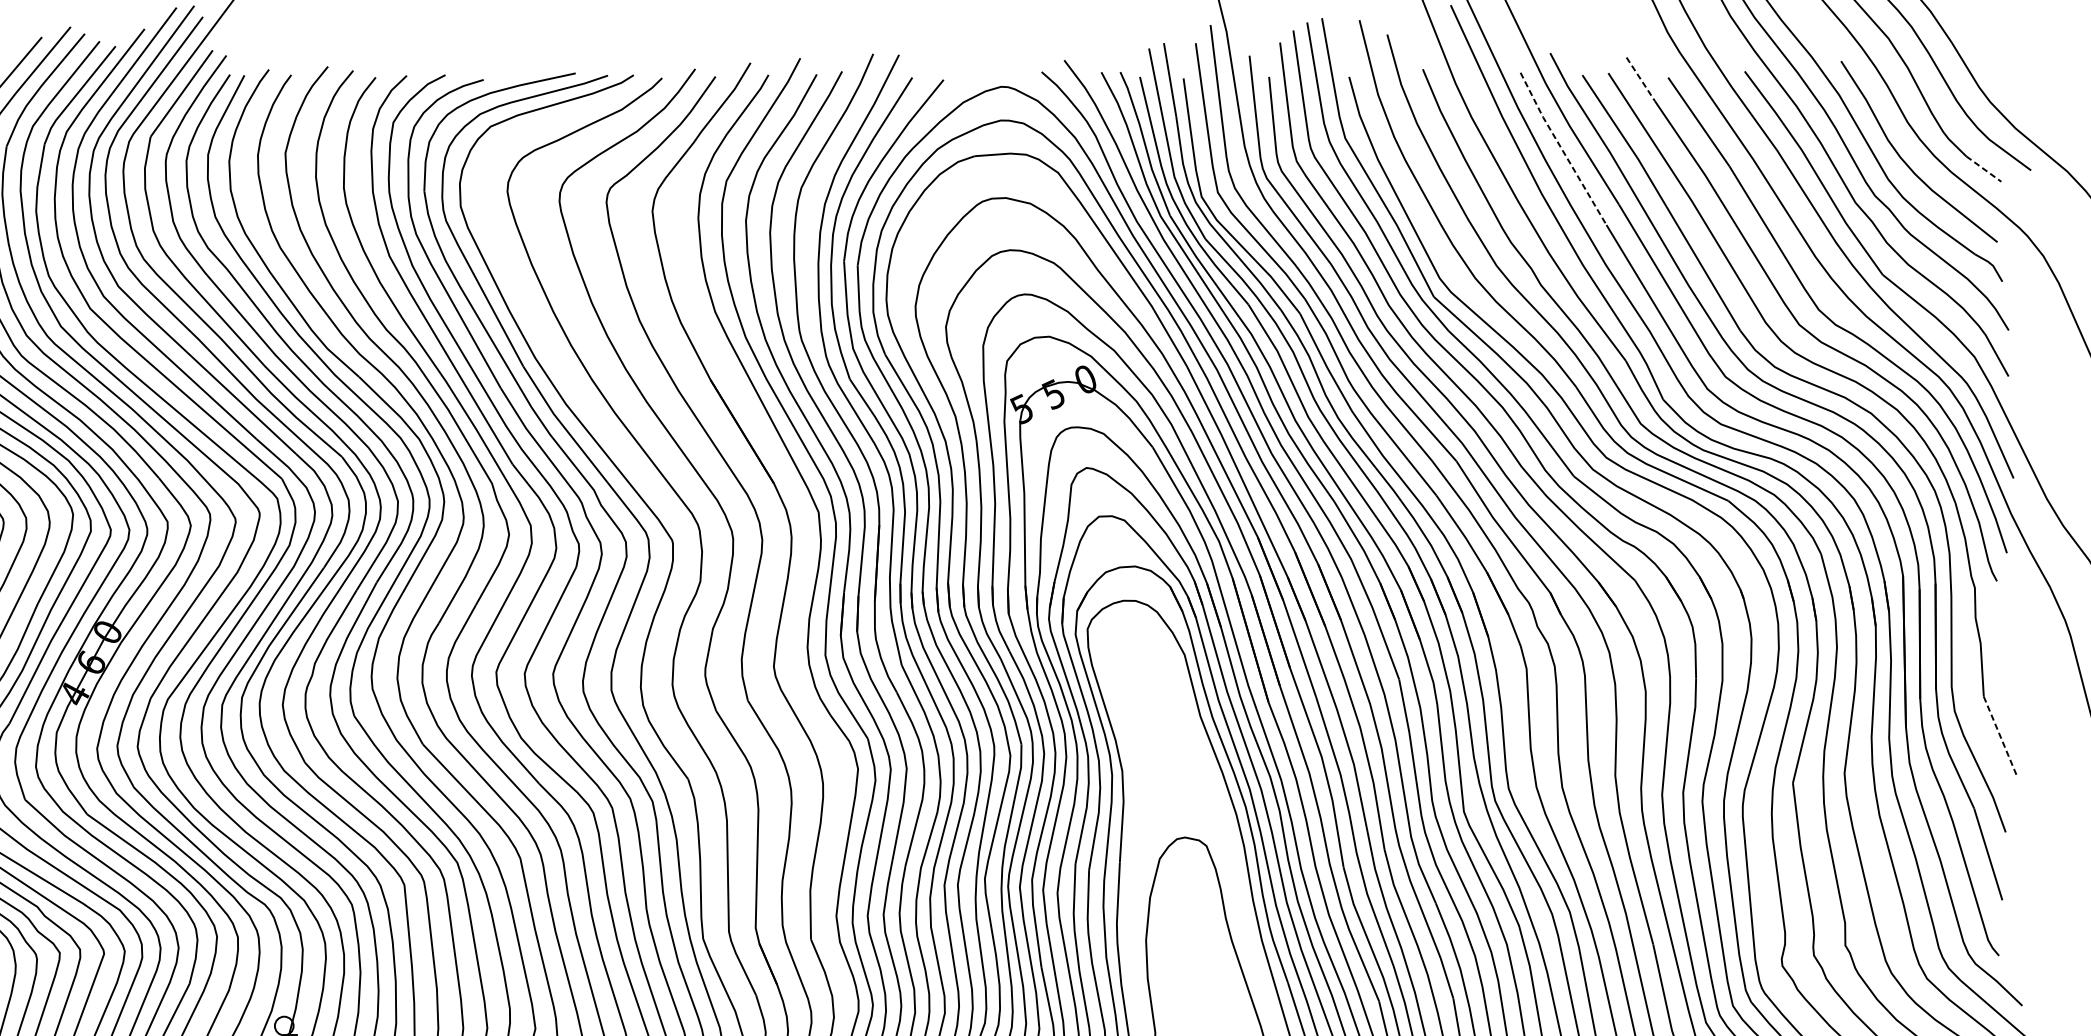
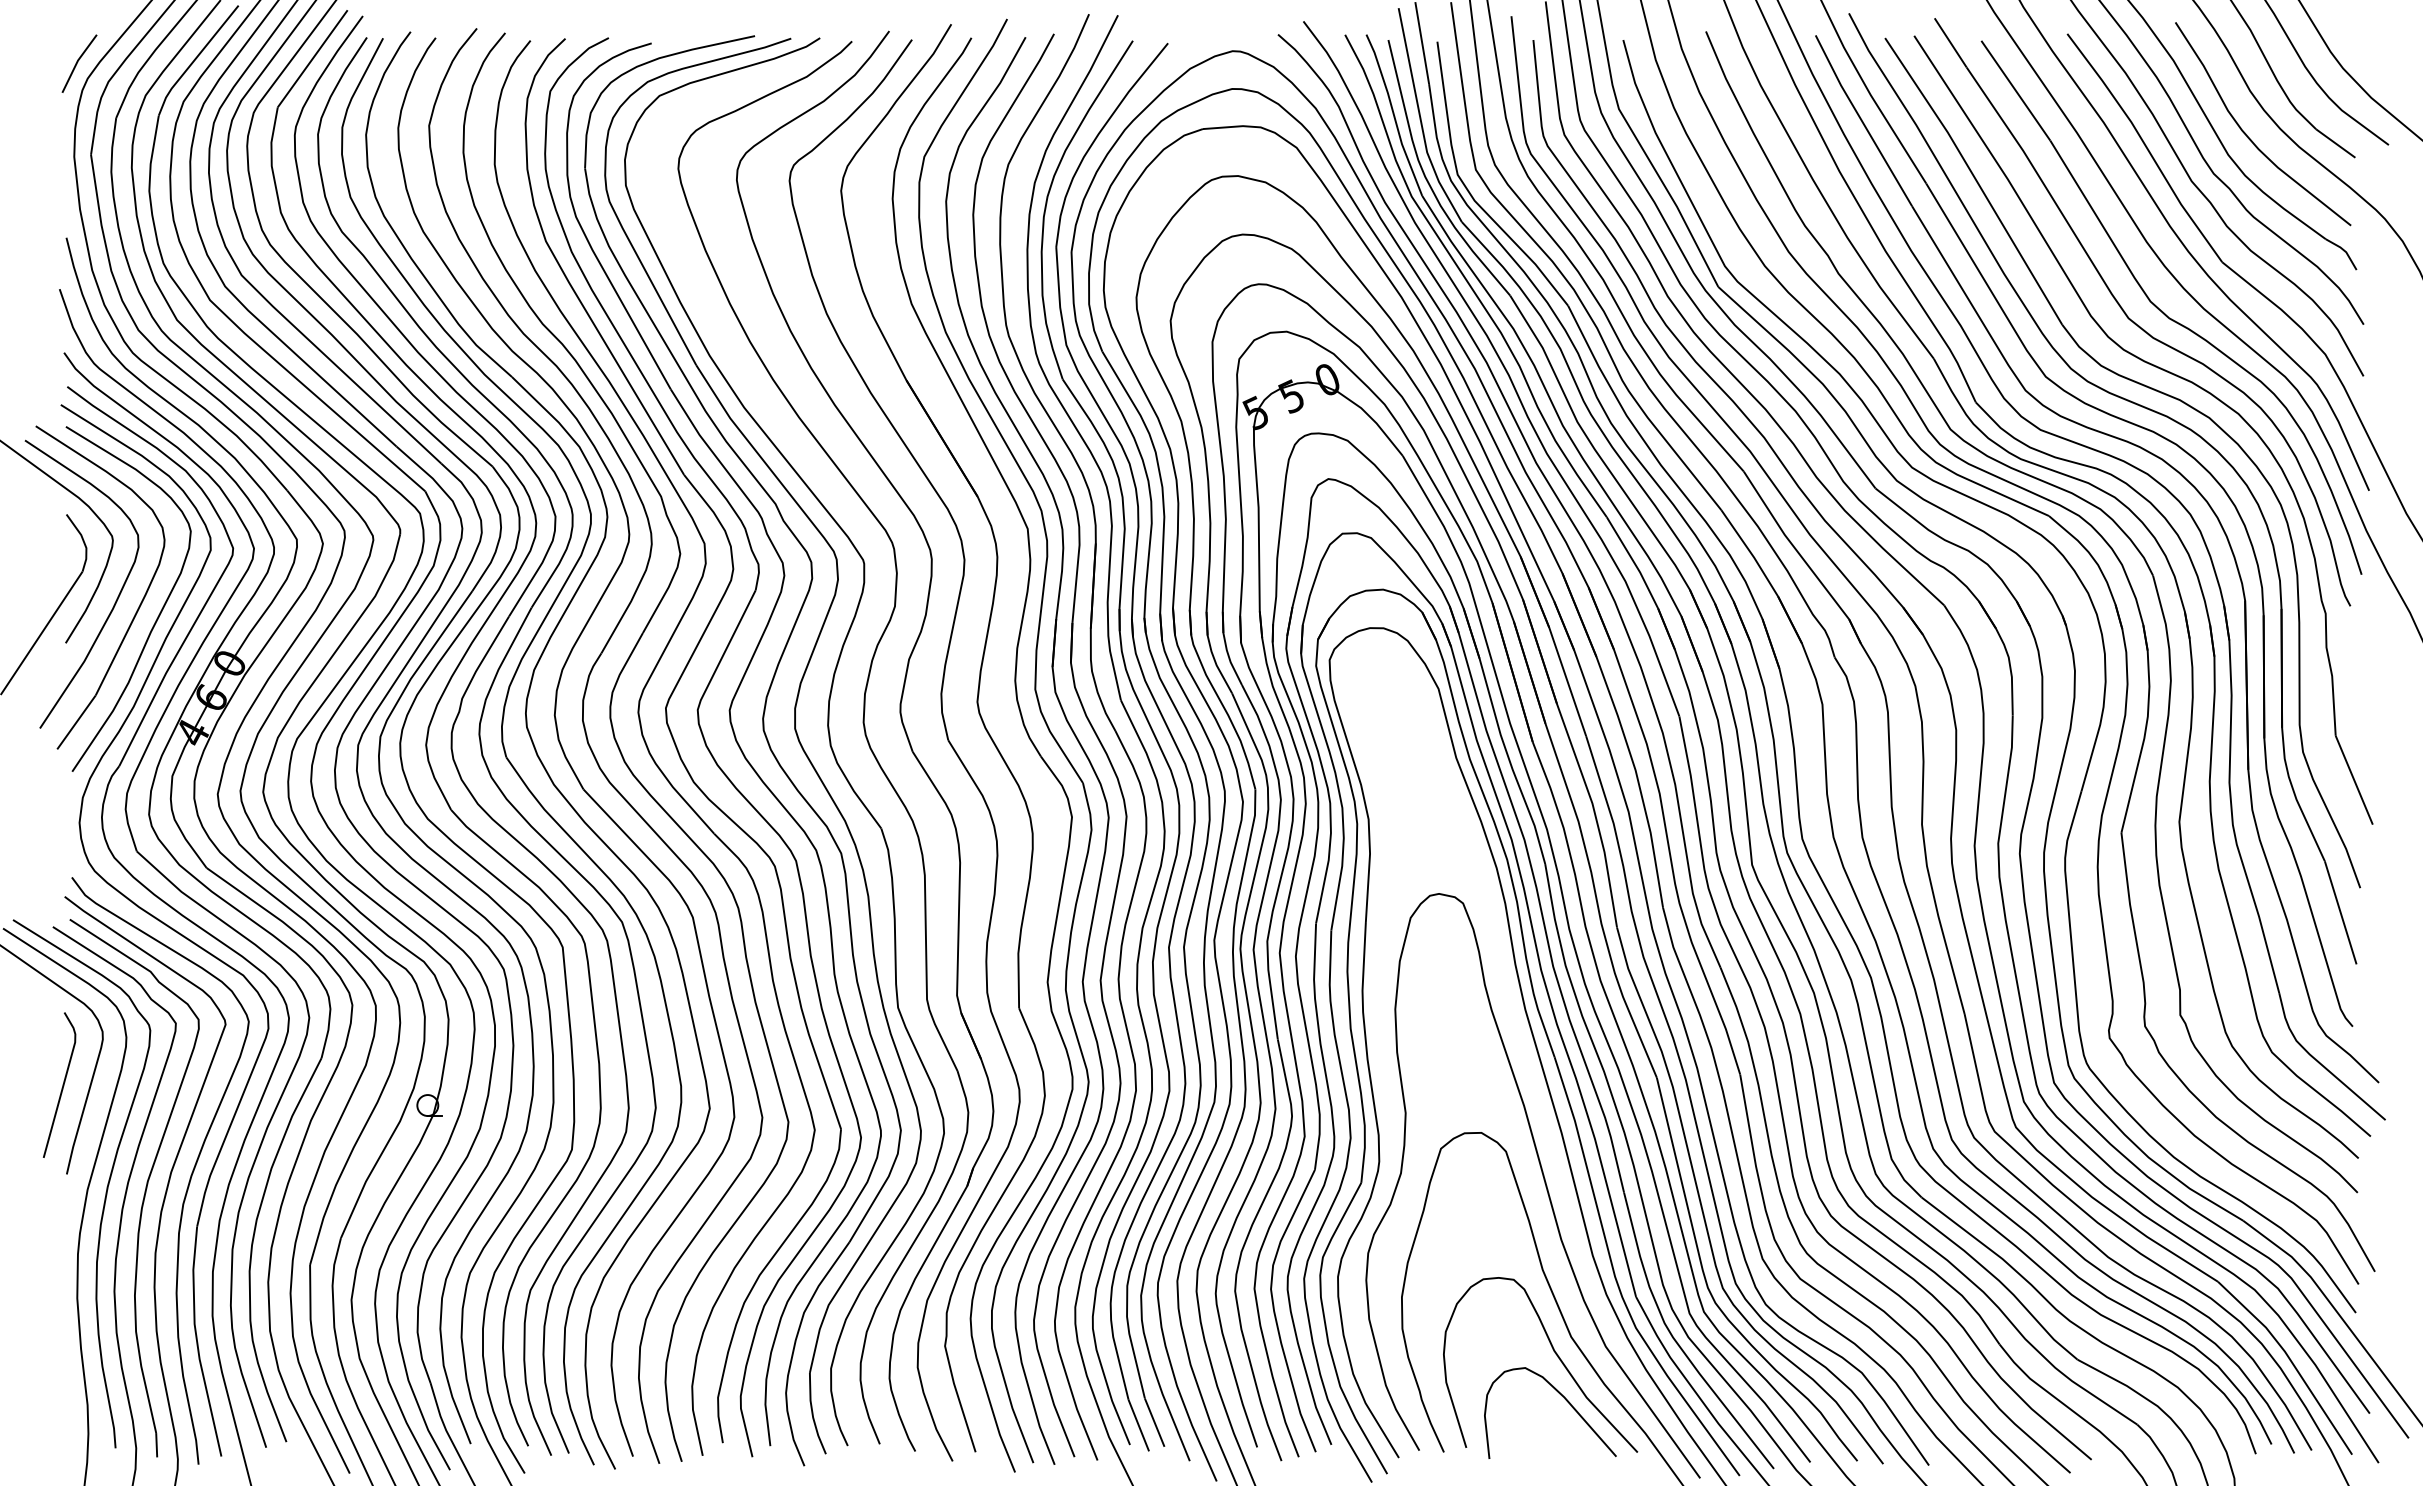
line: (1640, 79) -> (1950, 43), dashed -> solid
line: (1562, 149) -> (1862, 121), dashed -> solid
line: (1984, 169) -> (2336, 143), dashed -> solid
line: (2000, 736) -> (2354, 780), dashed -> solid

